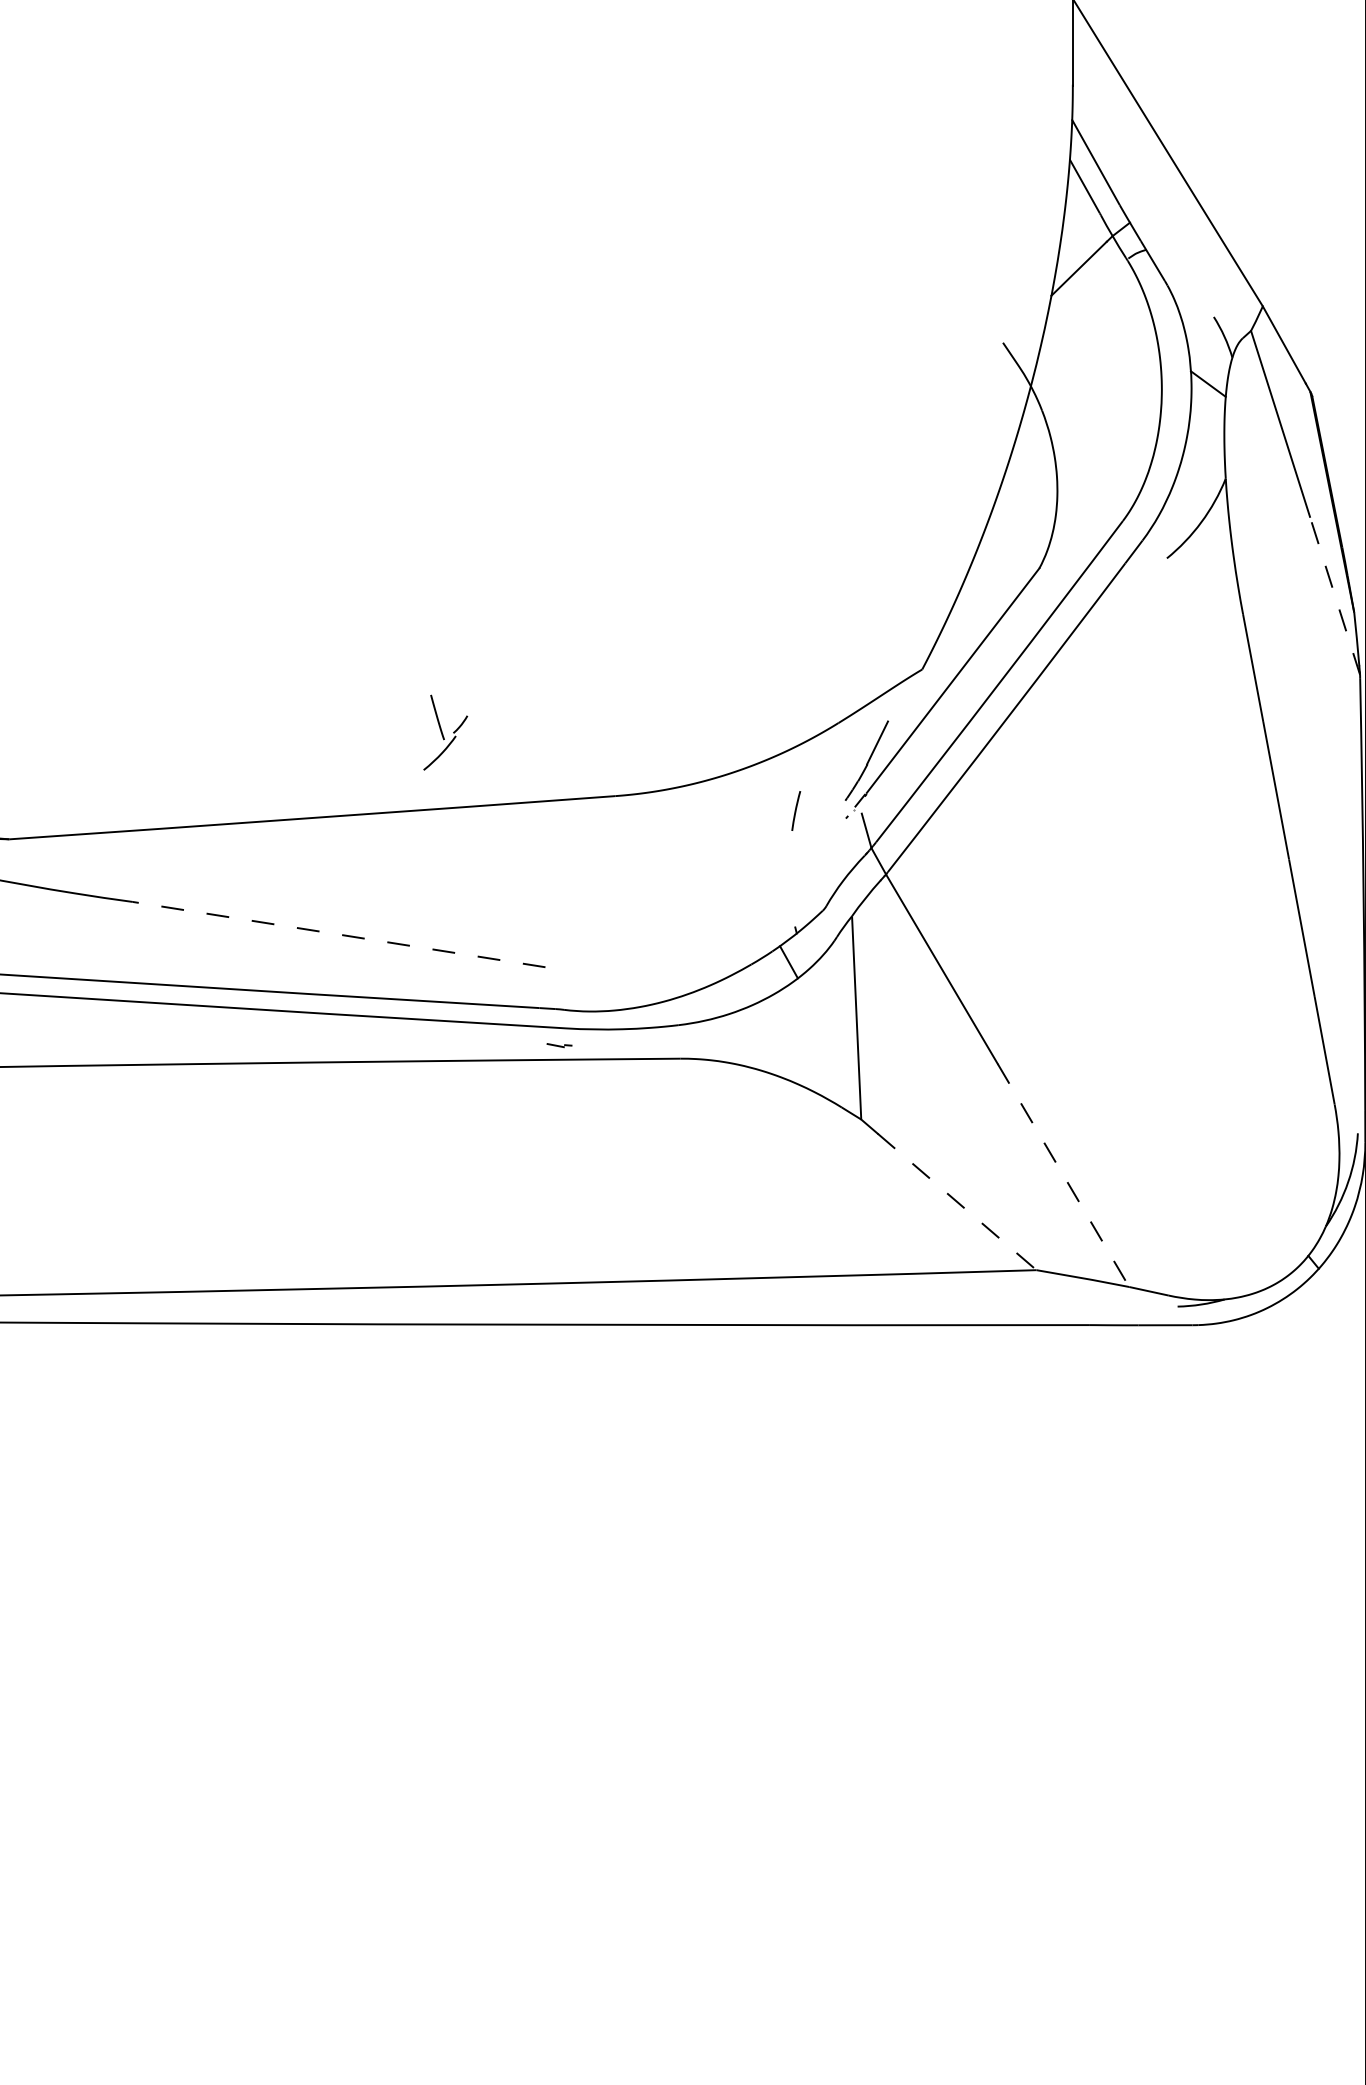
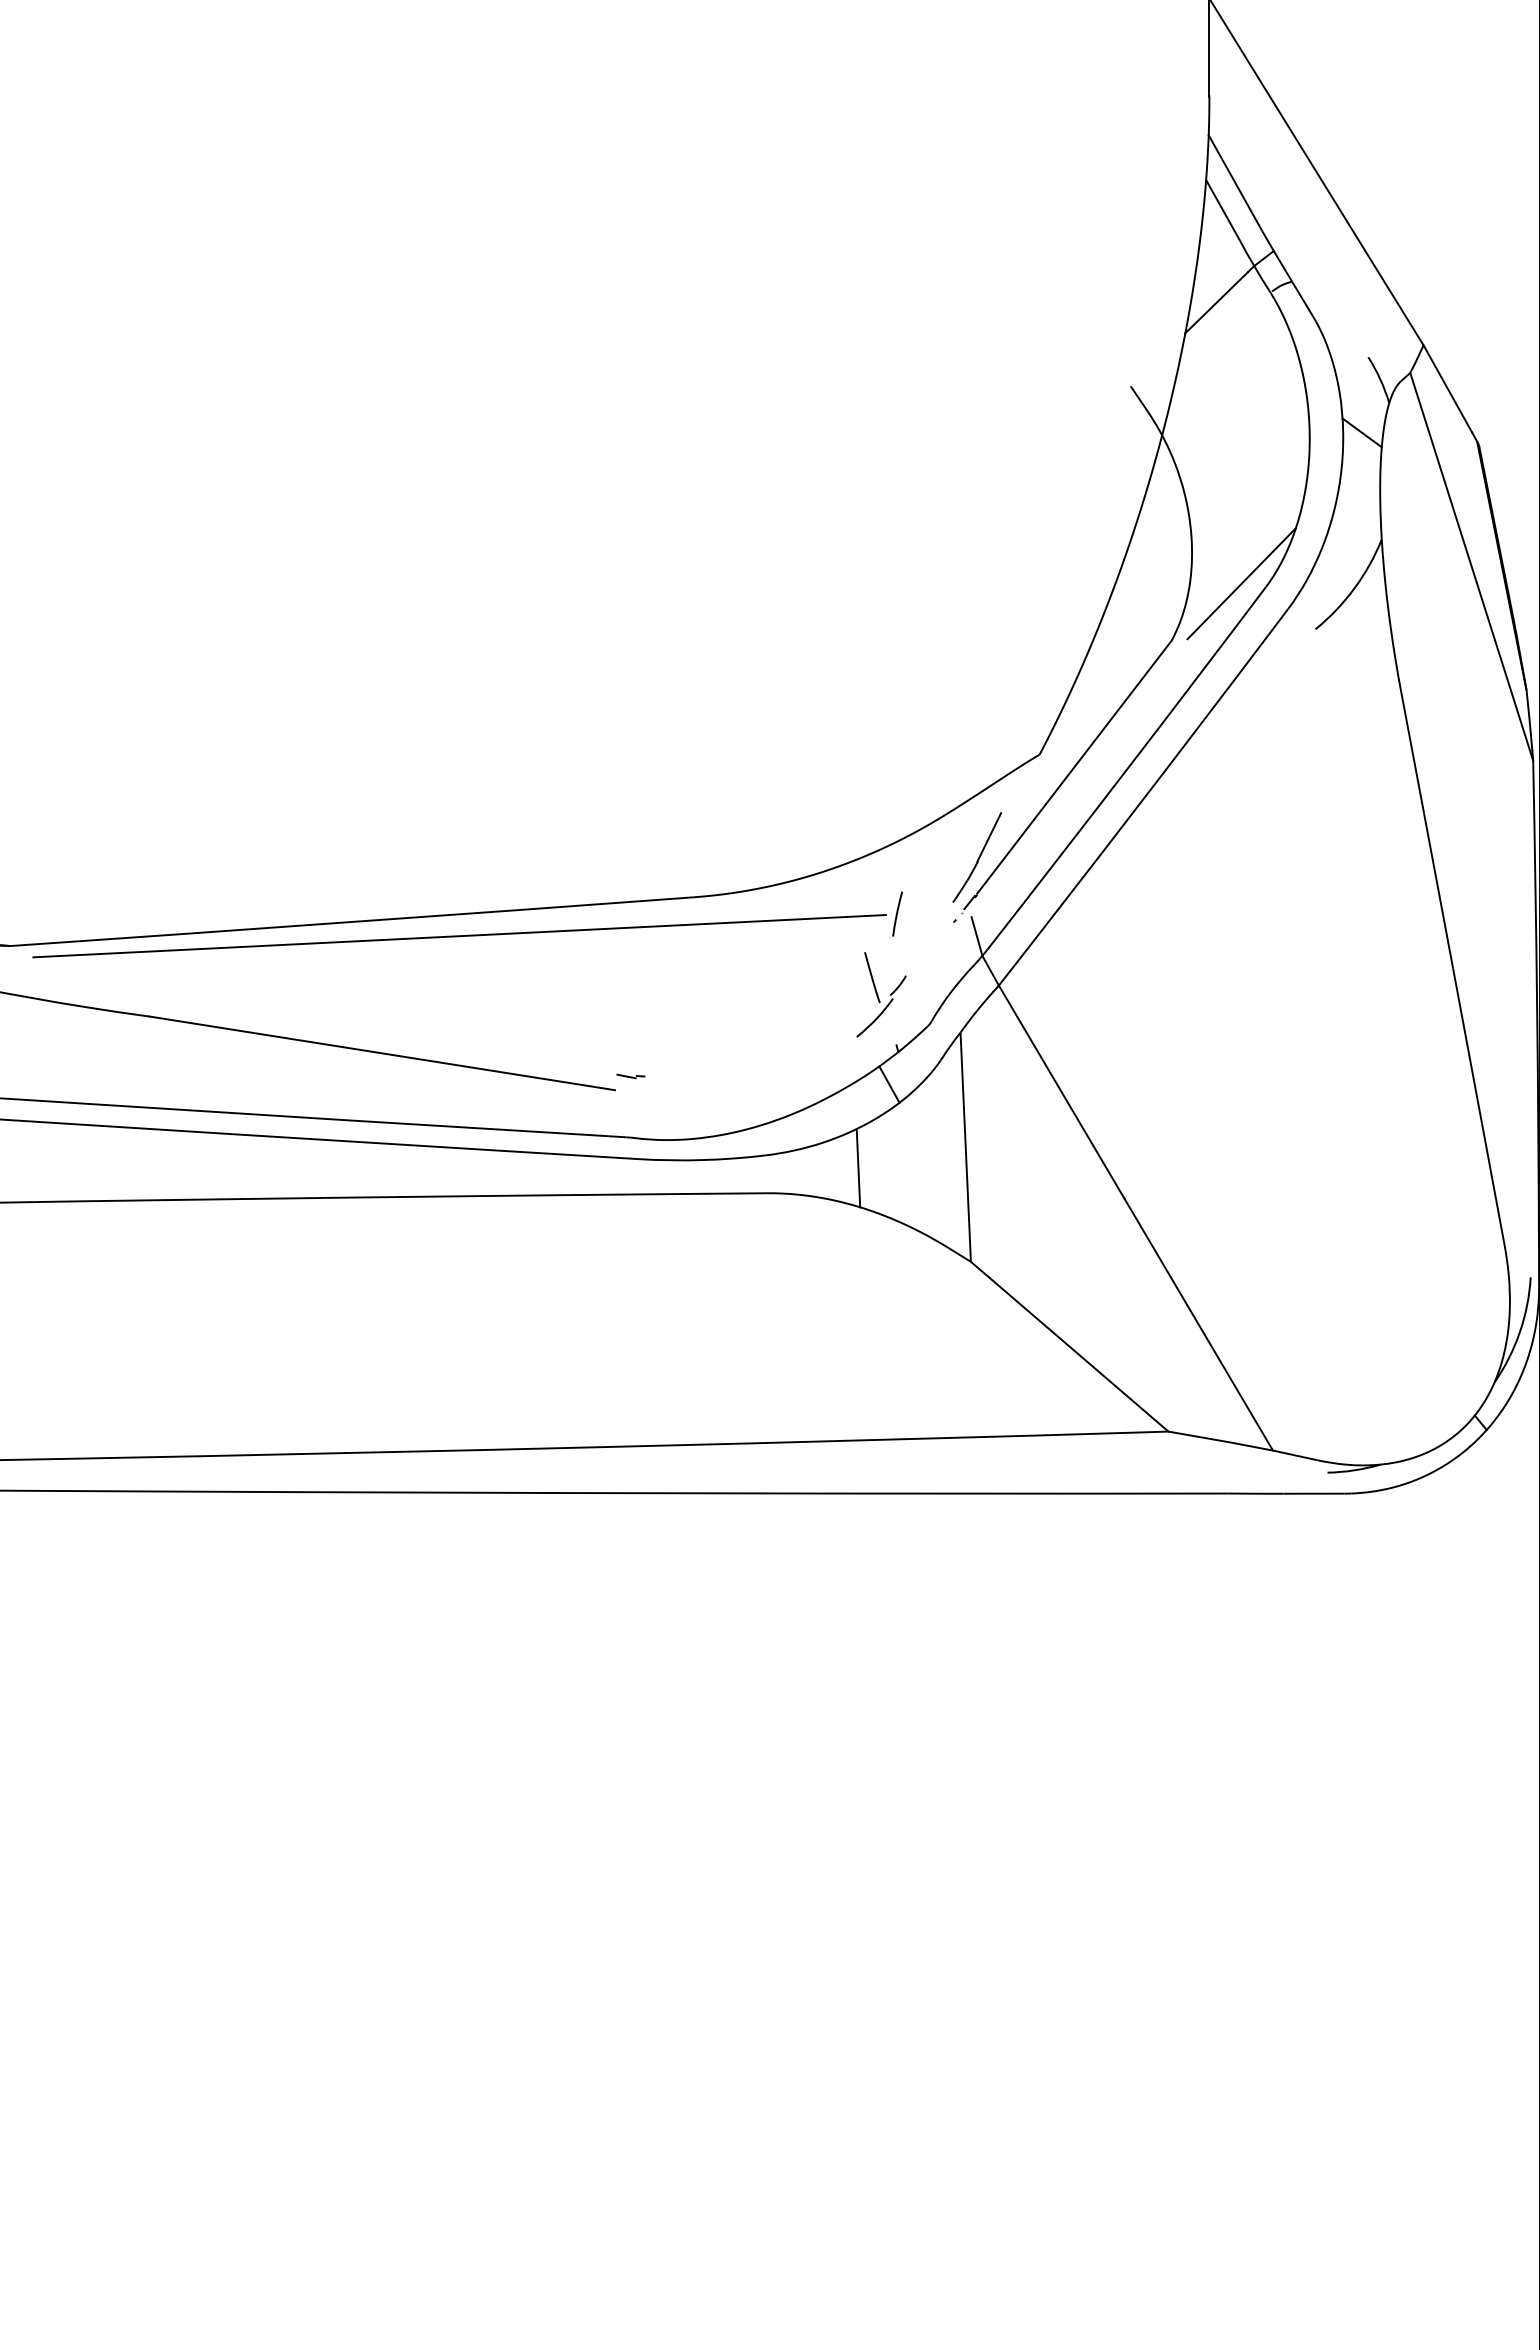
line: (1101, 517) -> (1241, 583), added
line: (1334, 595) -> (1504, 671), dashed -> solid
part: (445, 732) -> (881, 994), moved
line: (407, 830) -> (459, 936), added
line: (338, 934) -> (381, 1053), dashed -> solid
line: (761, 1036) -> (858, 1168), added
part: (559, 1045) -> (630, 1076), moved
line: (1063, 1175) -> (1198, 1324), dashed -> solid
line: (957, 1201) -> (1079, 1354), dashed -> solid

